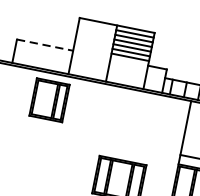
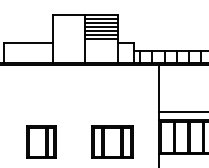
line: (46, 45) -> (29, 43), dashed -> solid
part: (49, 99) -> (41, 141), moved

